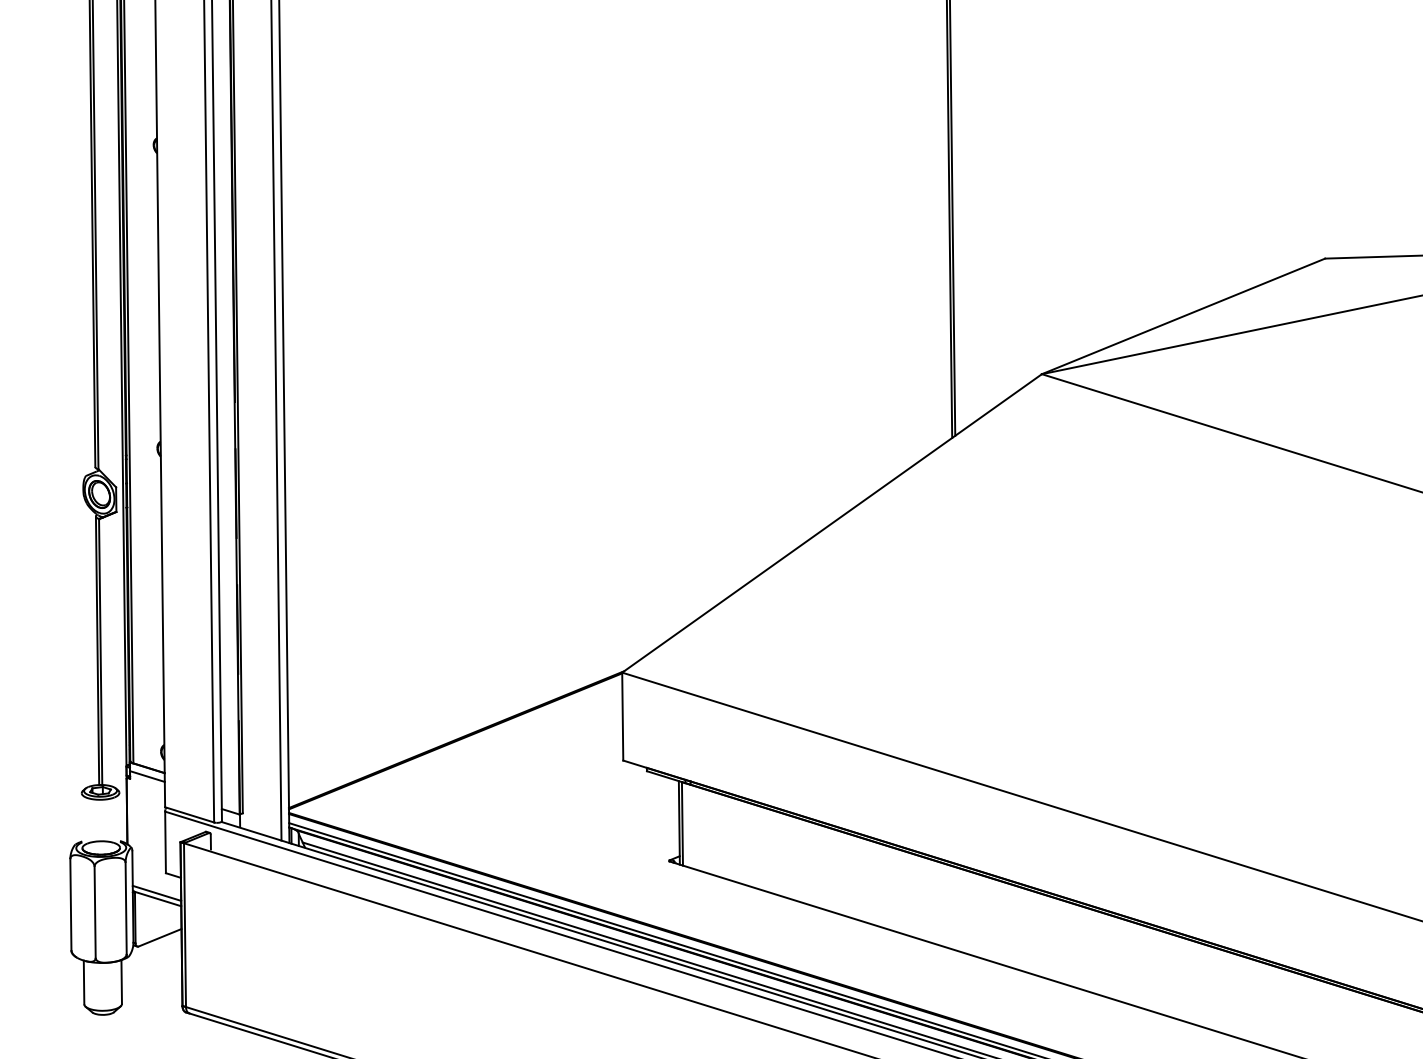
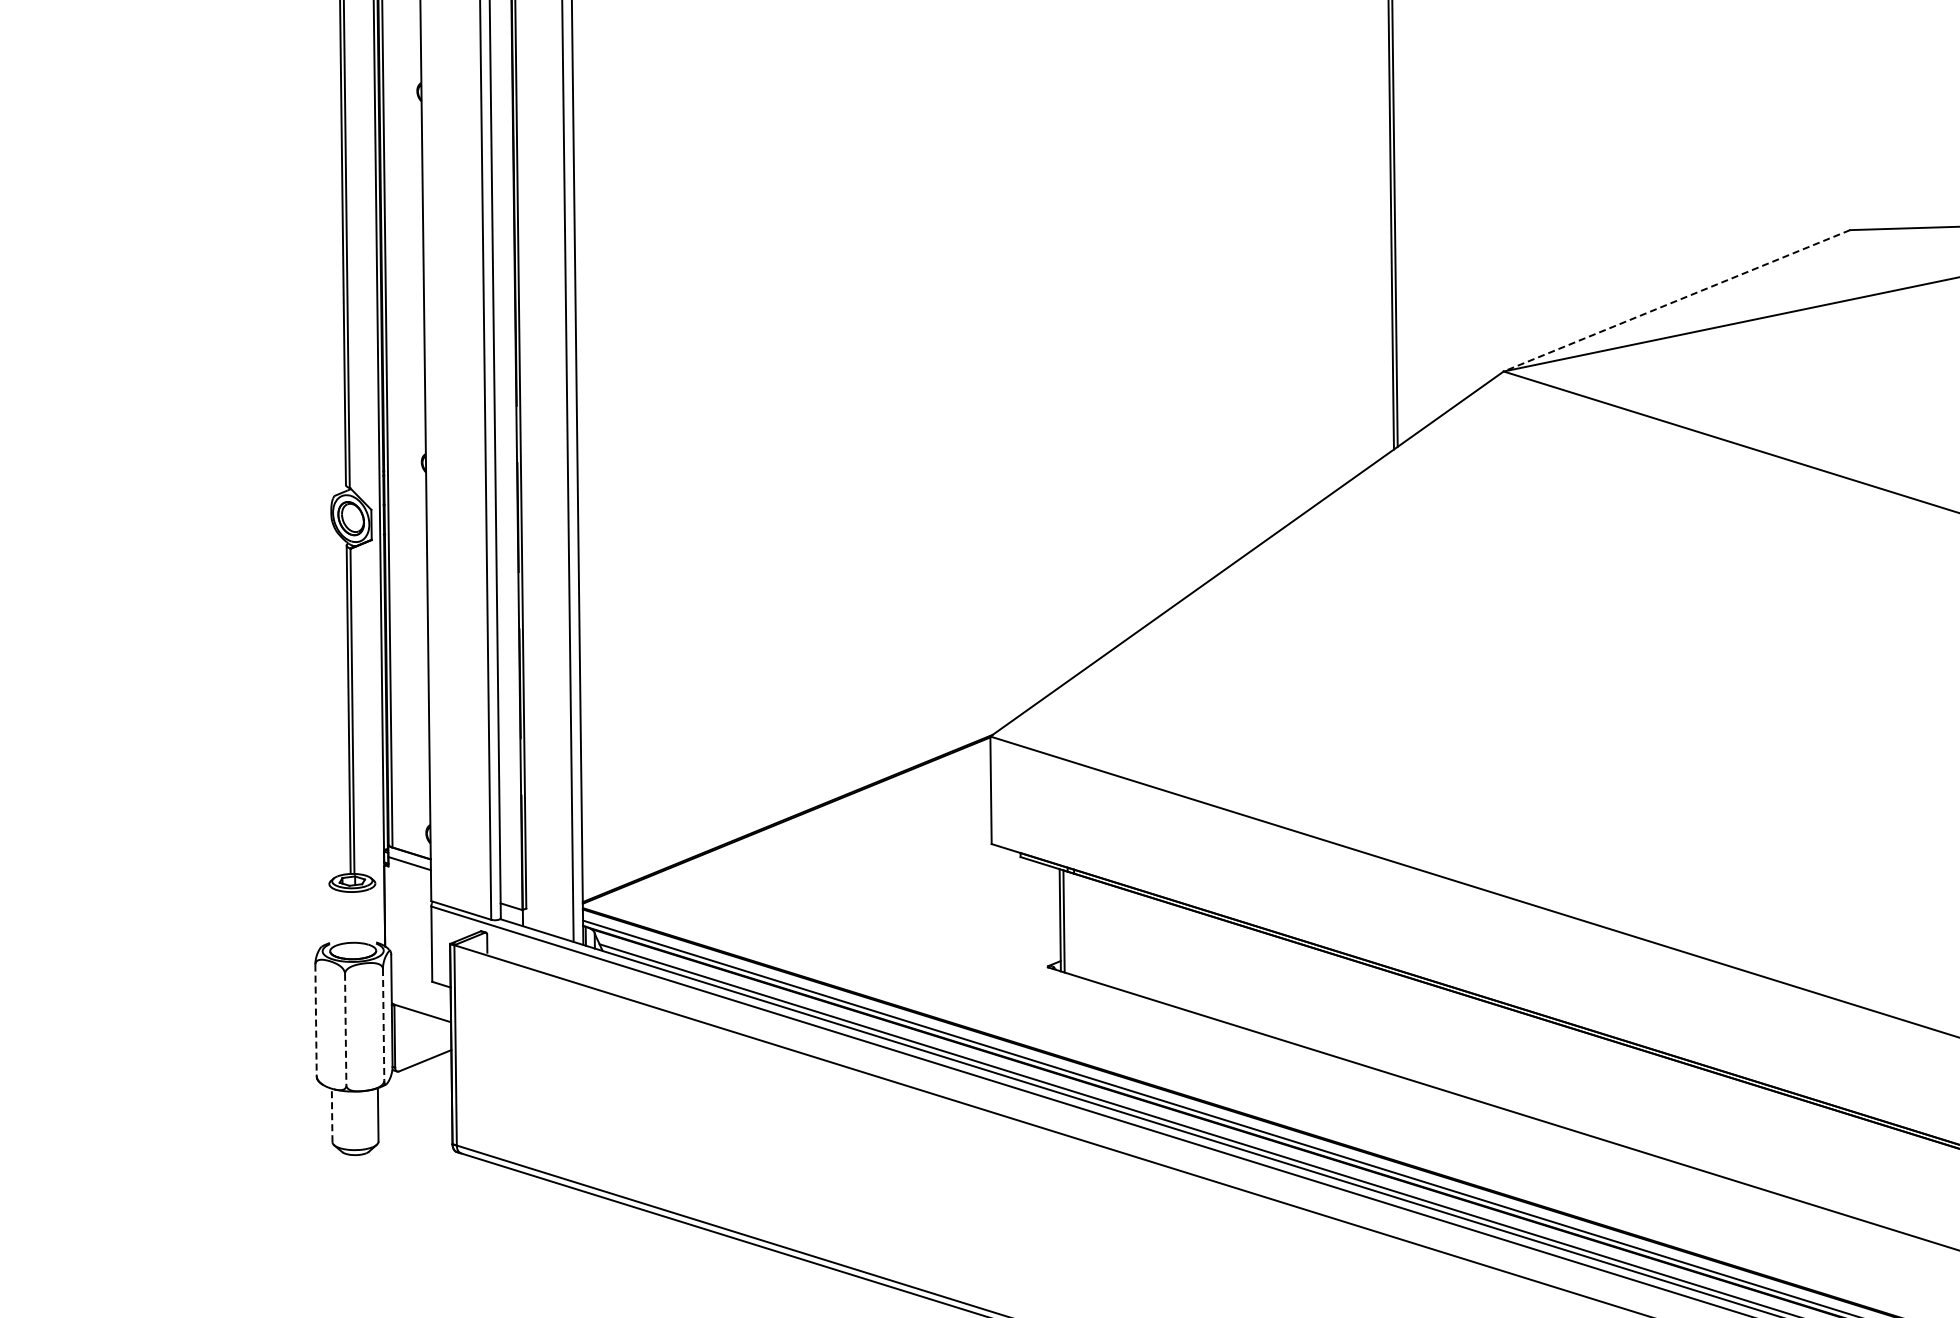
line: (1183, 316) -> (1676, 301), solid -> dashed
line: (157, 893) -> (421, 1006), removed
line: (71, 904) -> (316, 1020), solid -> dashed
line: (126, 908) -> (383, 1024), solid -> dashed
line: (94, 912) -> (345, 1029), solid -> dashed
line: (84, 982) -> (332, 1115), solid -> dashed

